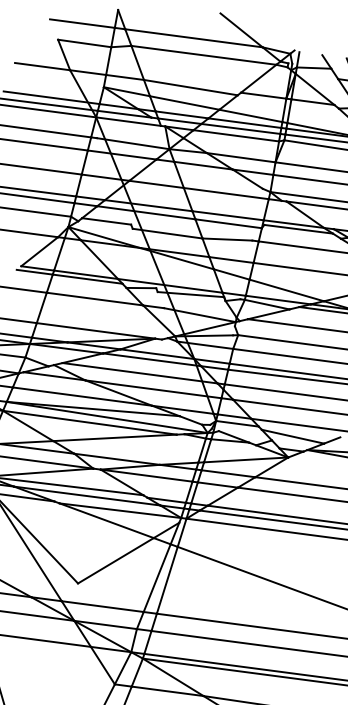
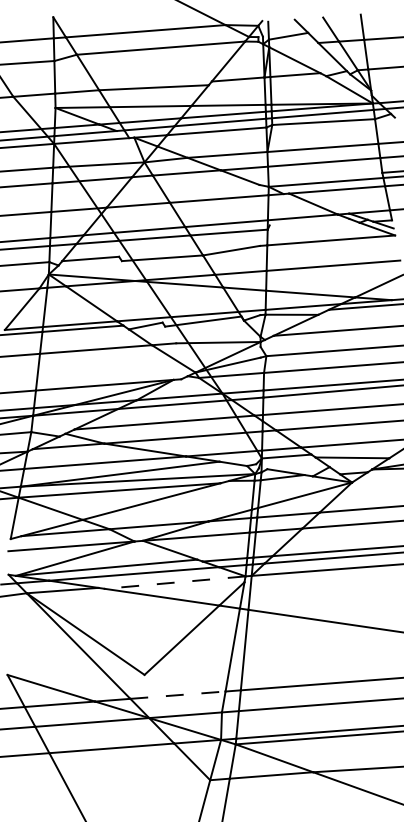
line: (298, 228) -> (309, 221), removed
line: (120, 510) -> (175, 582), solid -> dashed
line: (102, 606) -> (177, 695), solid -> dashed

